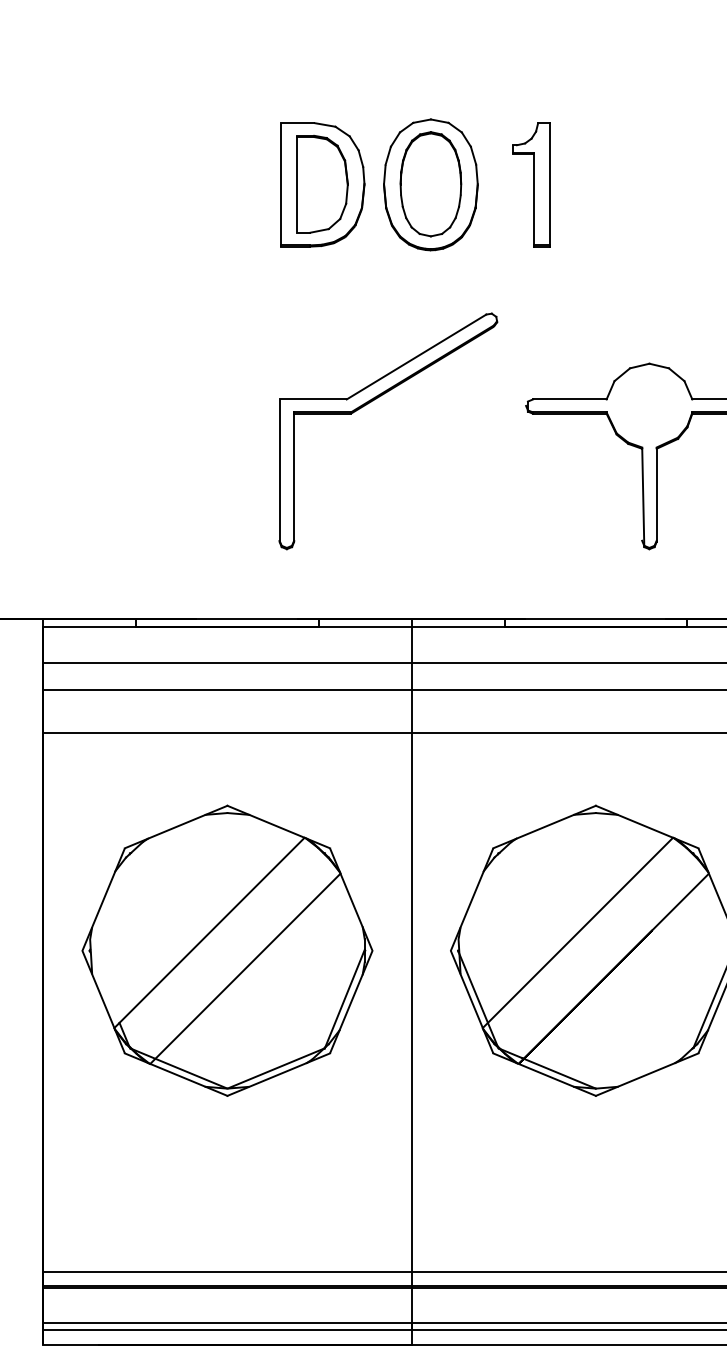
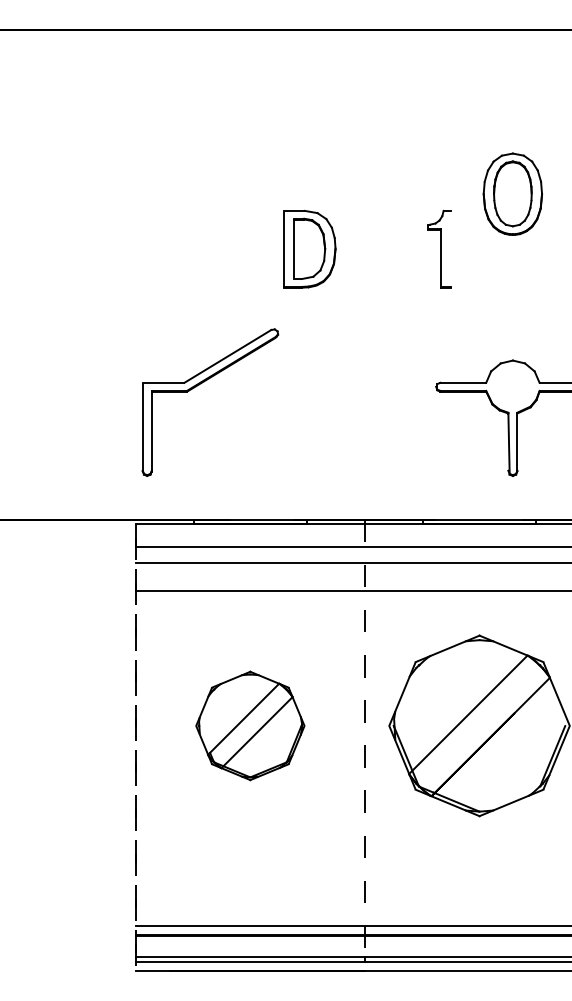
part: (430, 183) -> (512, 193), moved
line: (550, 183) -> (451, 248), removed
part: (370, 403) -> (199, 385), moved
part: (227, 950) -> (250, 725), size x0.6
line: (411, 982) -> (364, 745), solid -> dashed
line: (42, 1339) -> (135, 967), solid -> dashed

